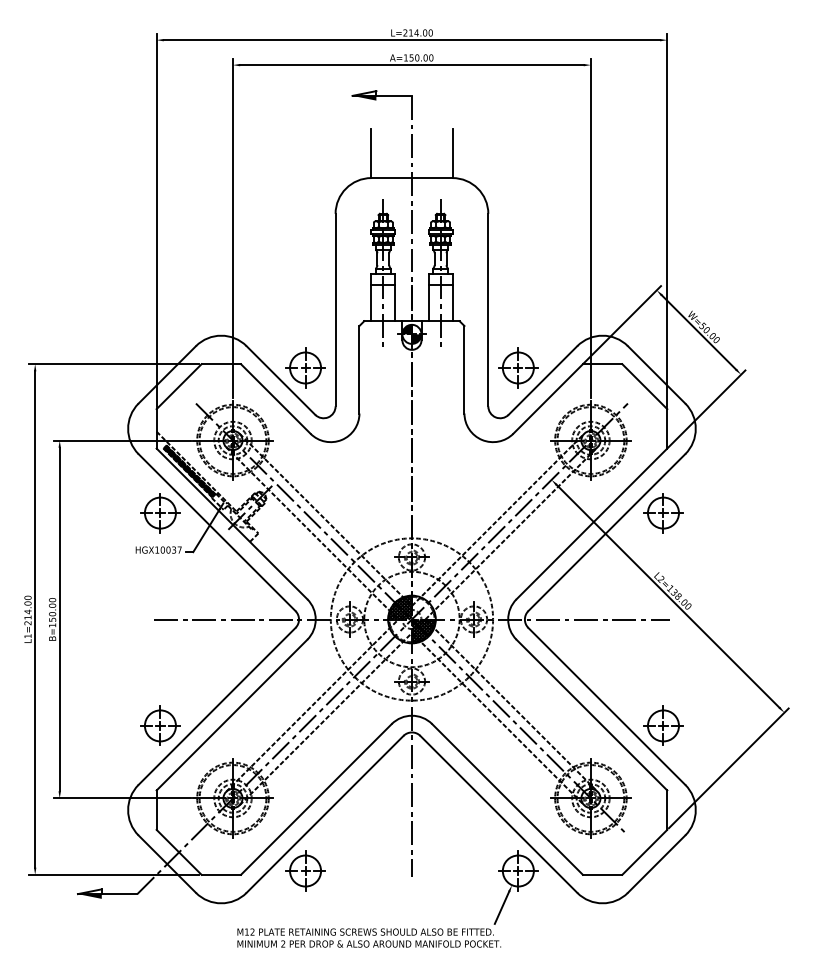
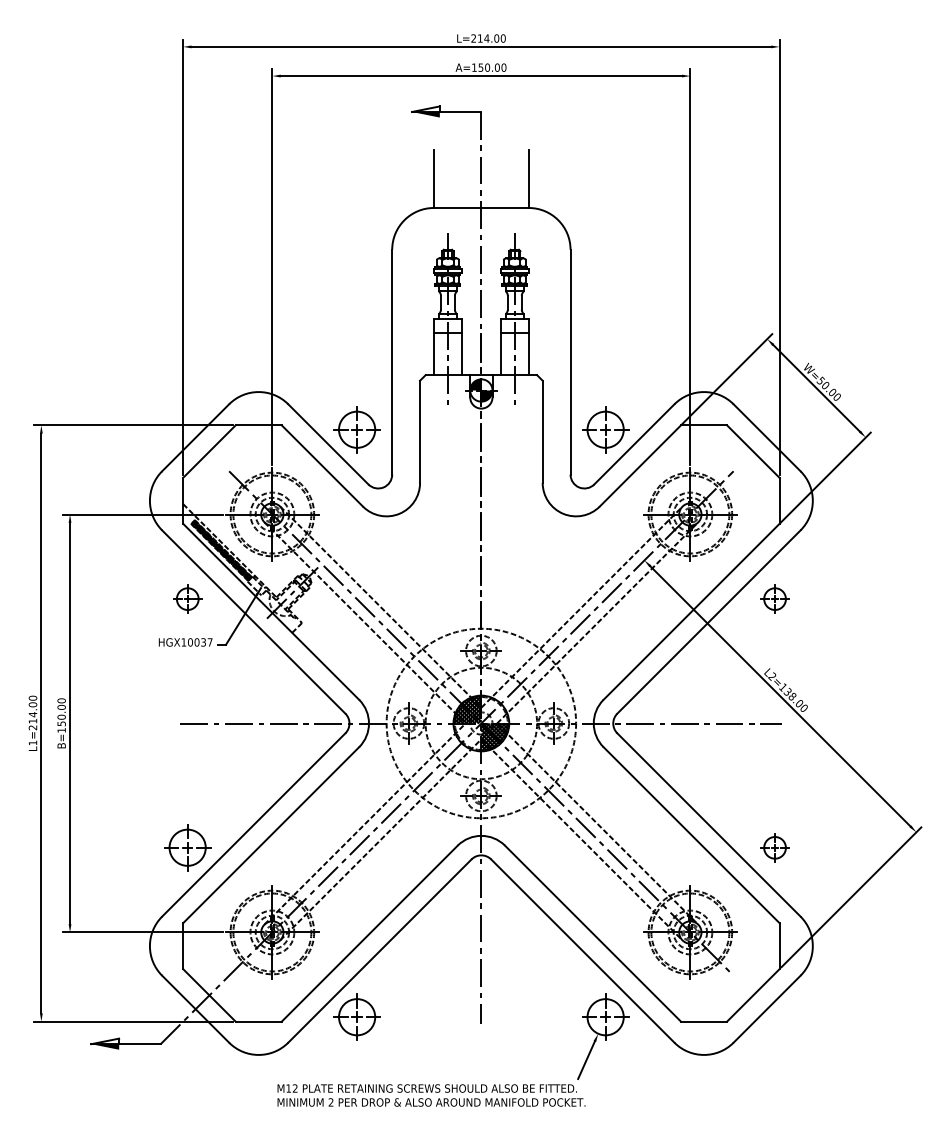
part: (160, 512) -> (187, 598), size x0.6
part: (662, 512) -> (774, 598), size x0.6
part: (662, 725) -> (774, 847), size x0.6

